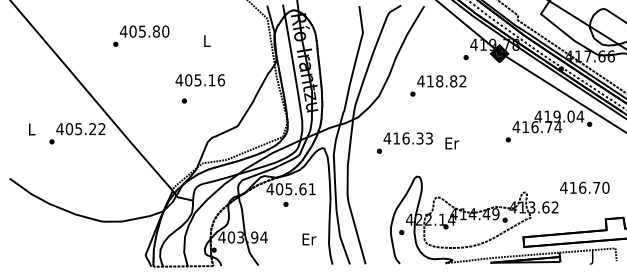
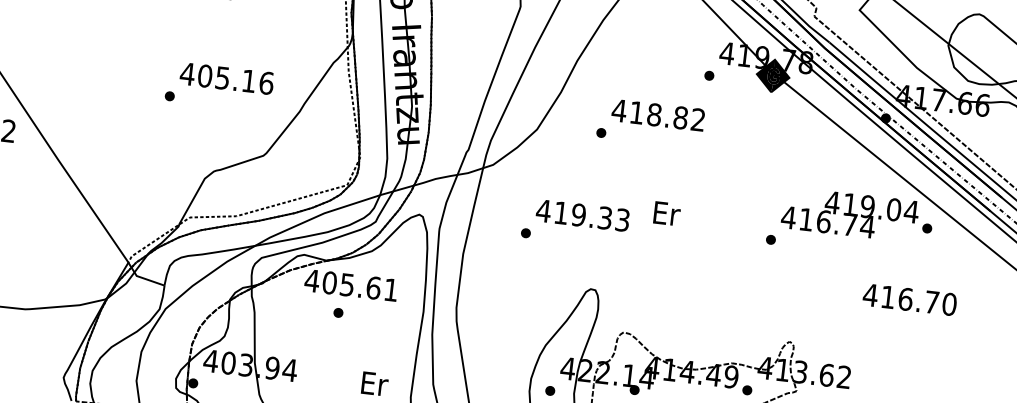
text: (199, 80) -> (225, 78), moved
text: (405, 138) -> (577, 214), 416.33 -> 419.33
text: (452, 143) -> (667, 213), moved
text: (584, 187) -> (909, 298), moved

